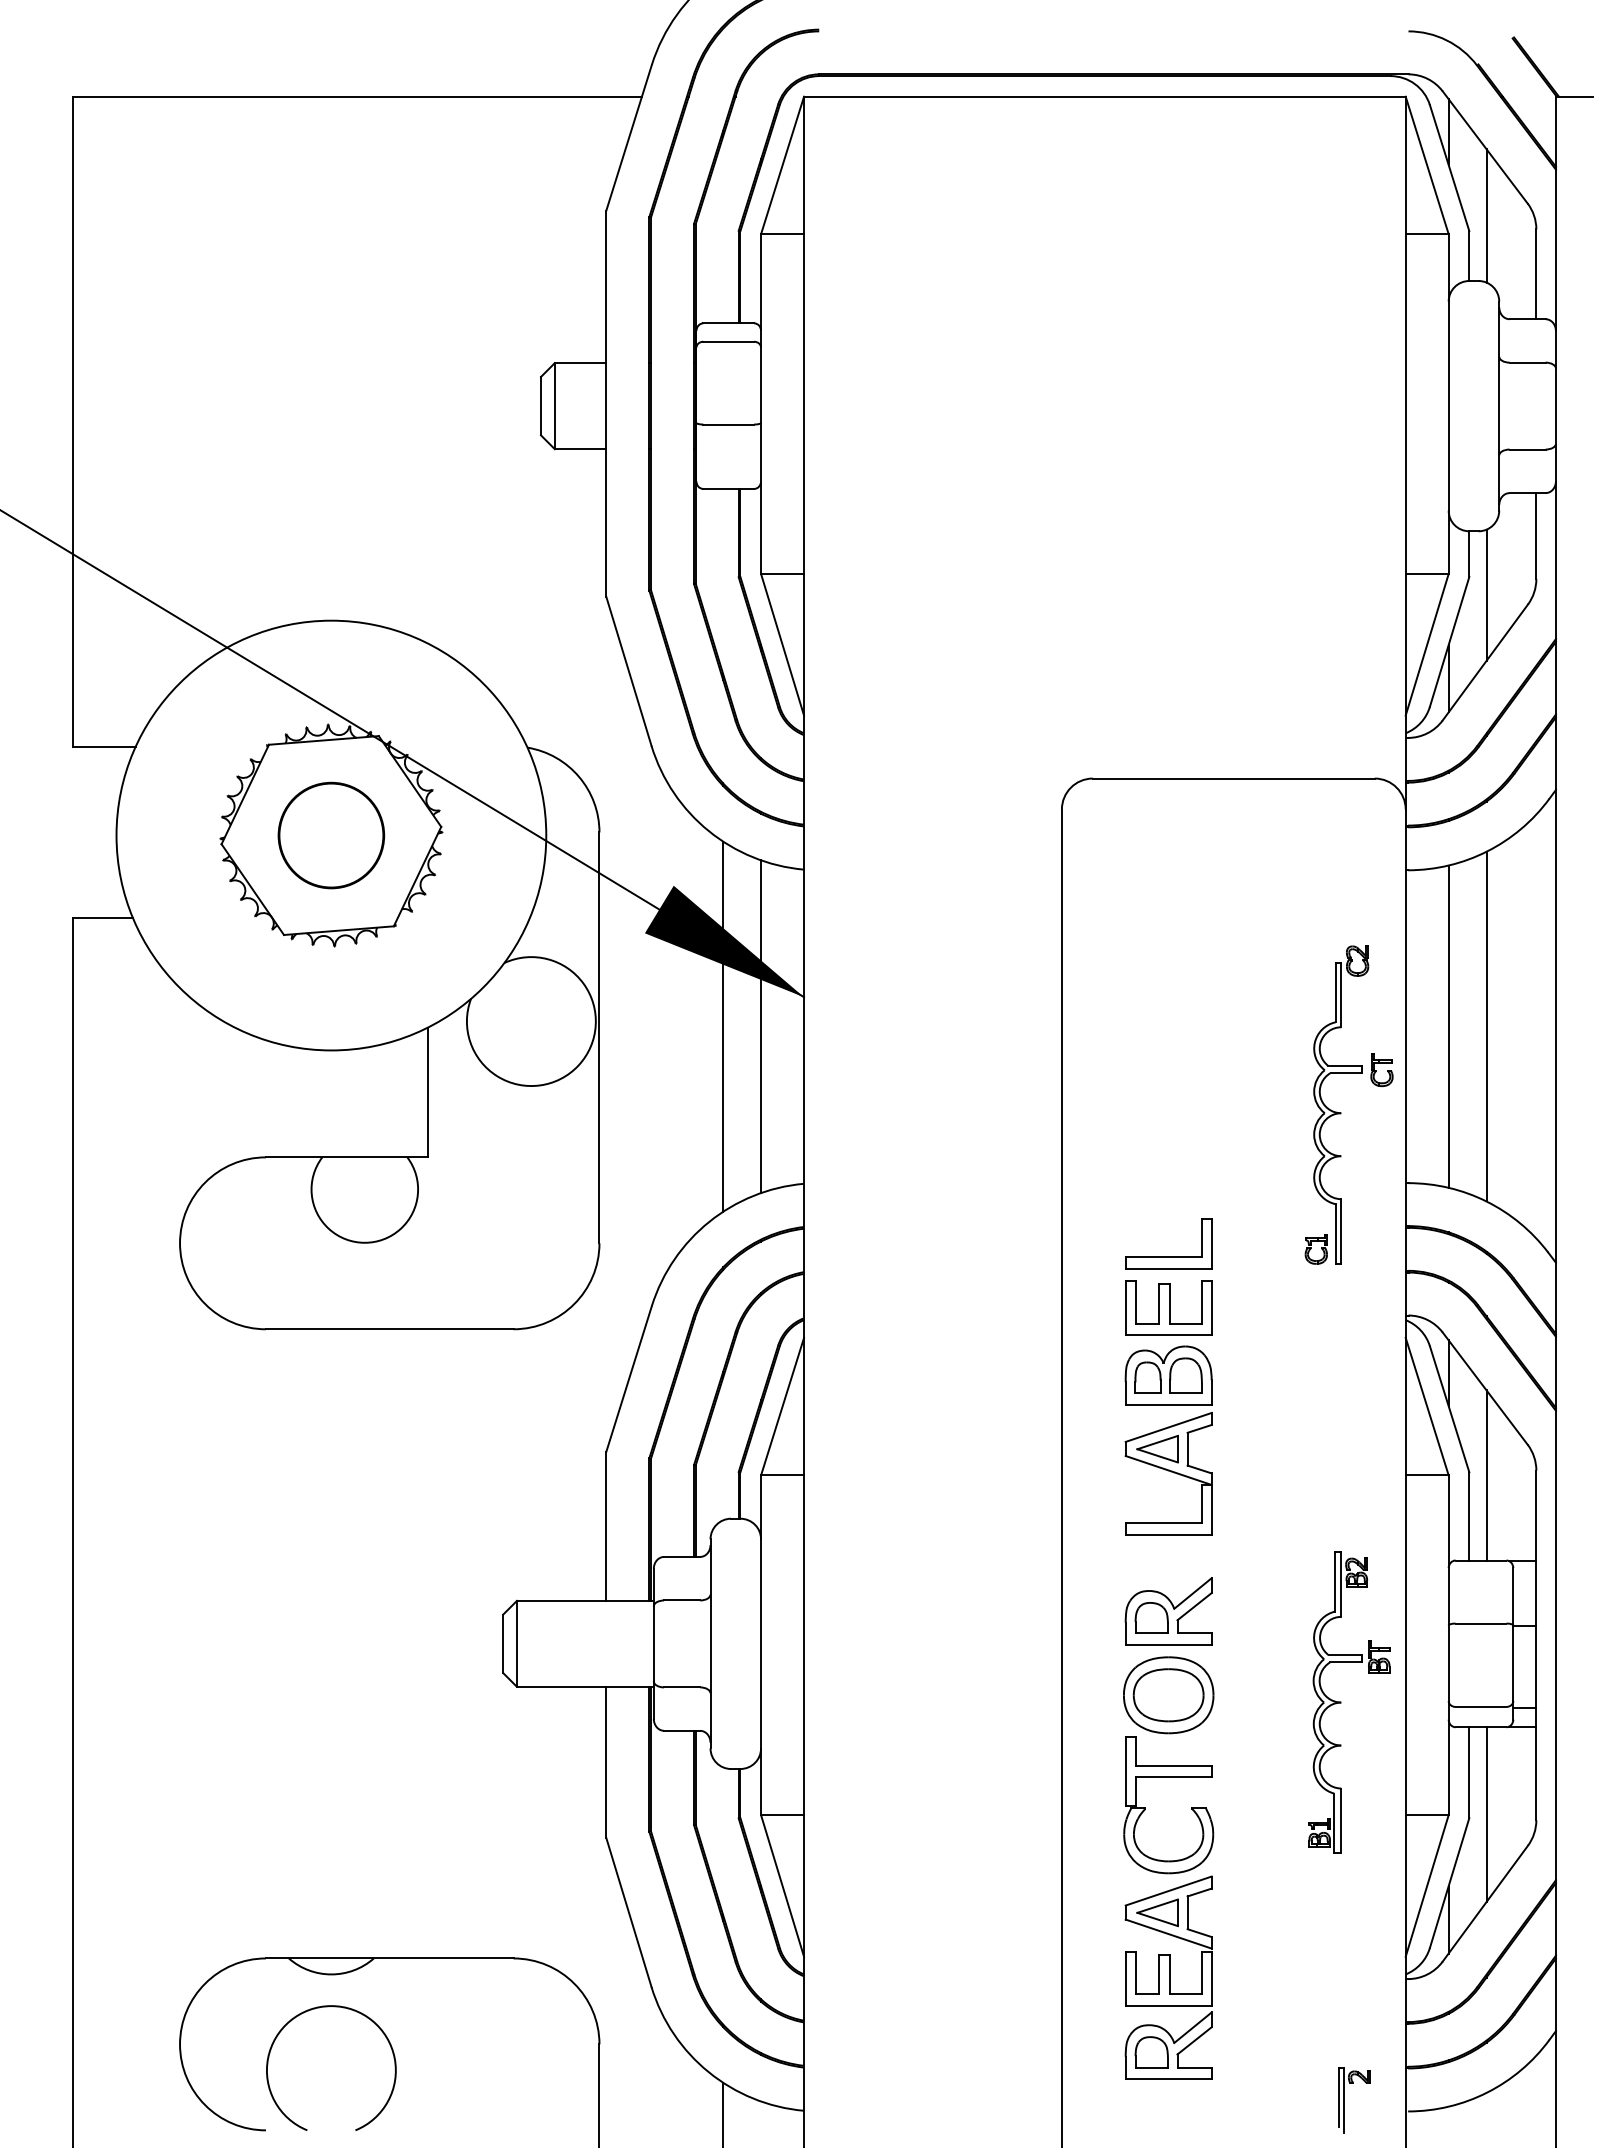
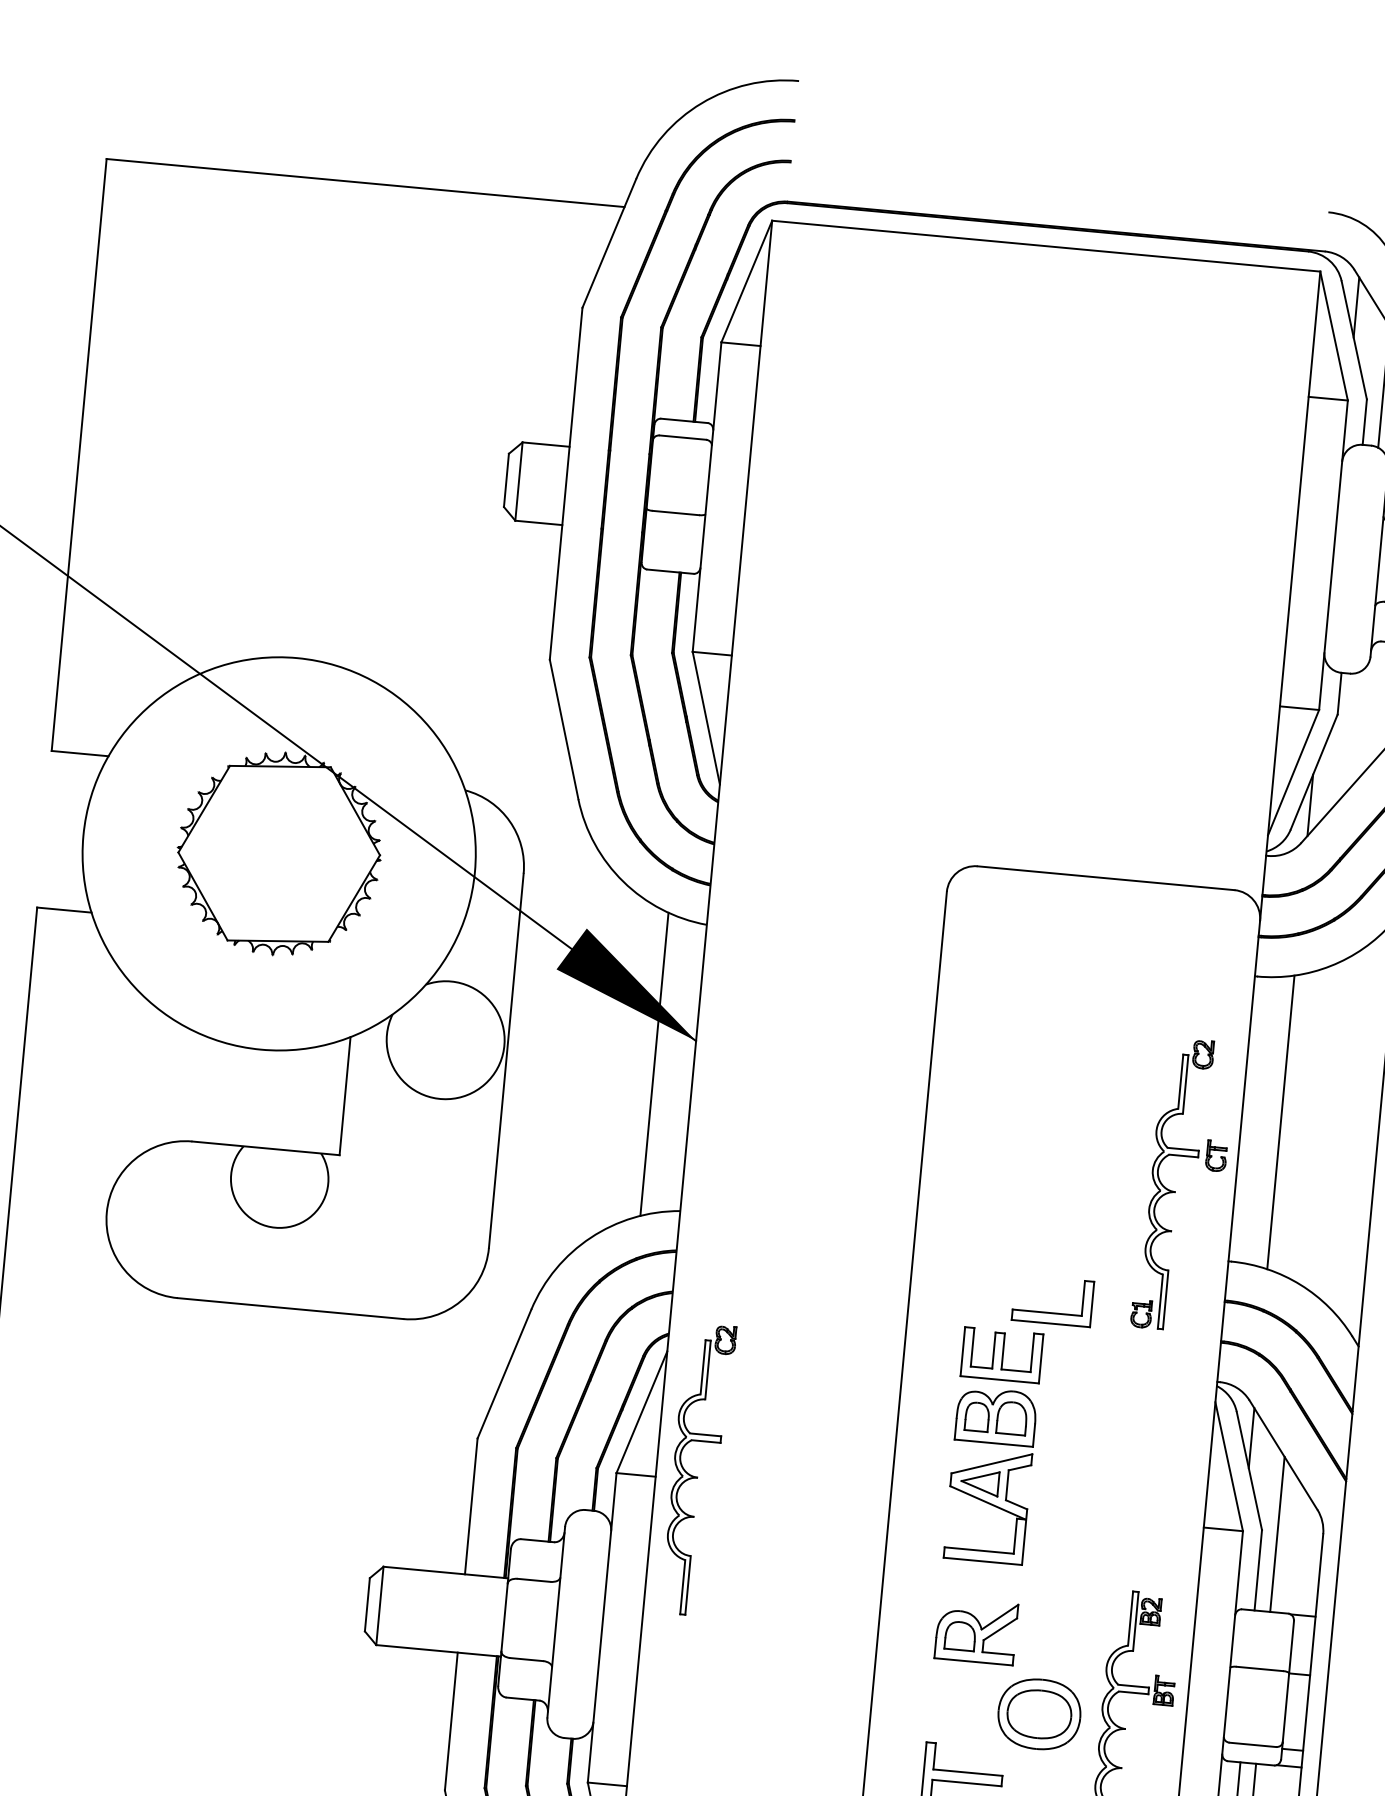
line: (1486, 594) -> (1351, 731), removed
part: (331, 835) -> (279, 853), removed
line: (723, 1026) -> (620, 1060), removed
line: (1486, 1026) -> (1315, 1125), removed
part: (1168, 1256) -> (1051, 1312), moved
part: (850, 1471) -> (698, 1477), added
part: (1168, 1695) -> (1039, 1714), moved

